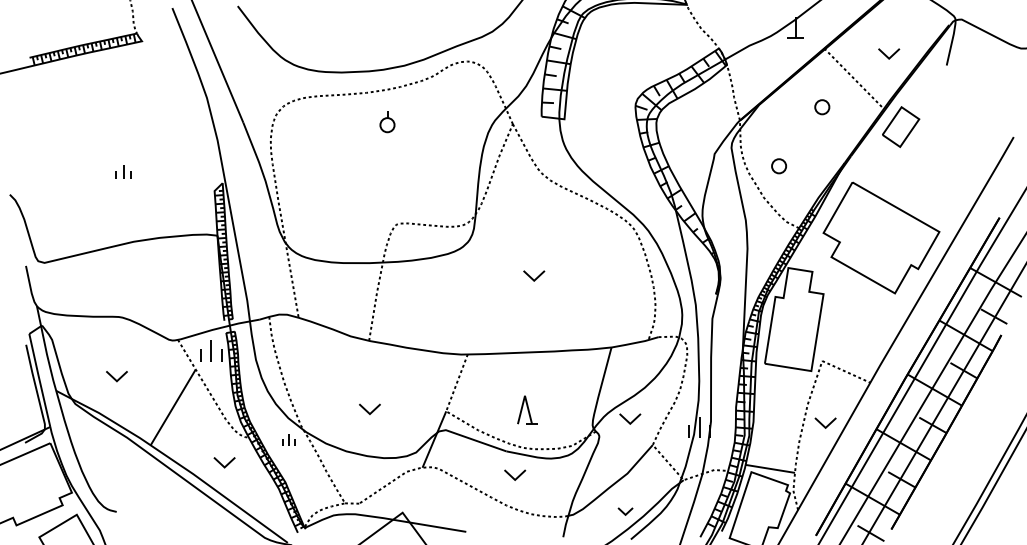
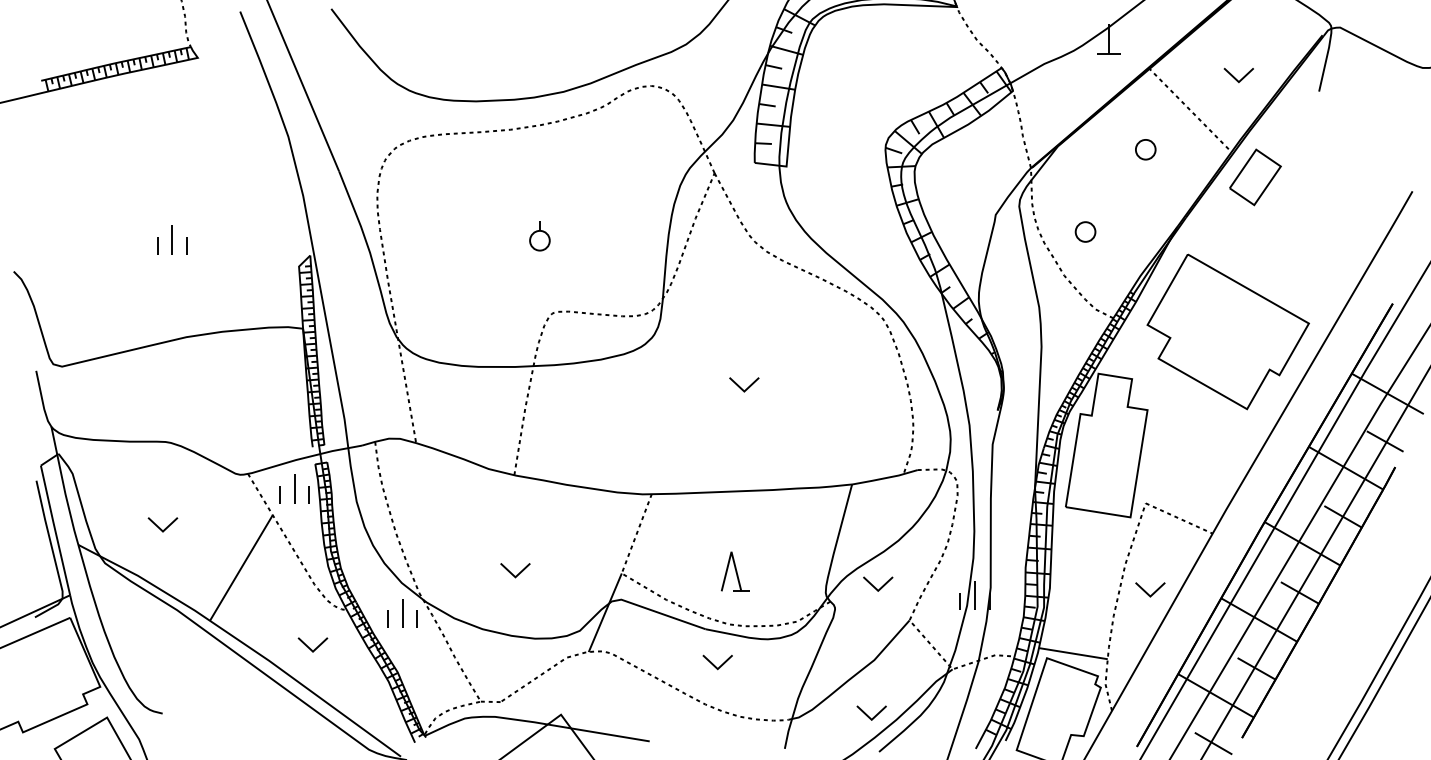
part: (387, 122) -> (539, 236), moved
part: (123, 171) -> (172, 239), size x1.43
part: (288, 440) -> (402, 613), size x1.67
part: (625, 511) -> (871, 712), size x1.43

